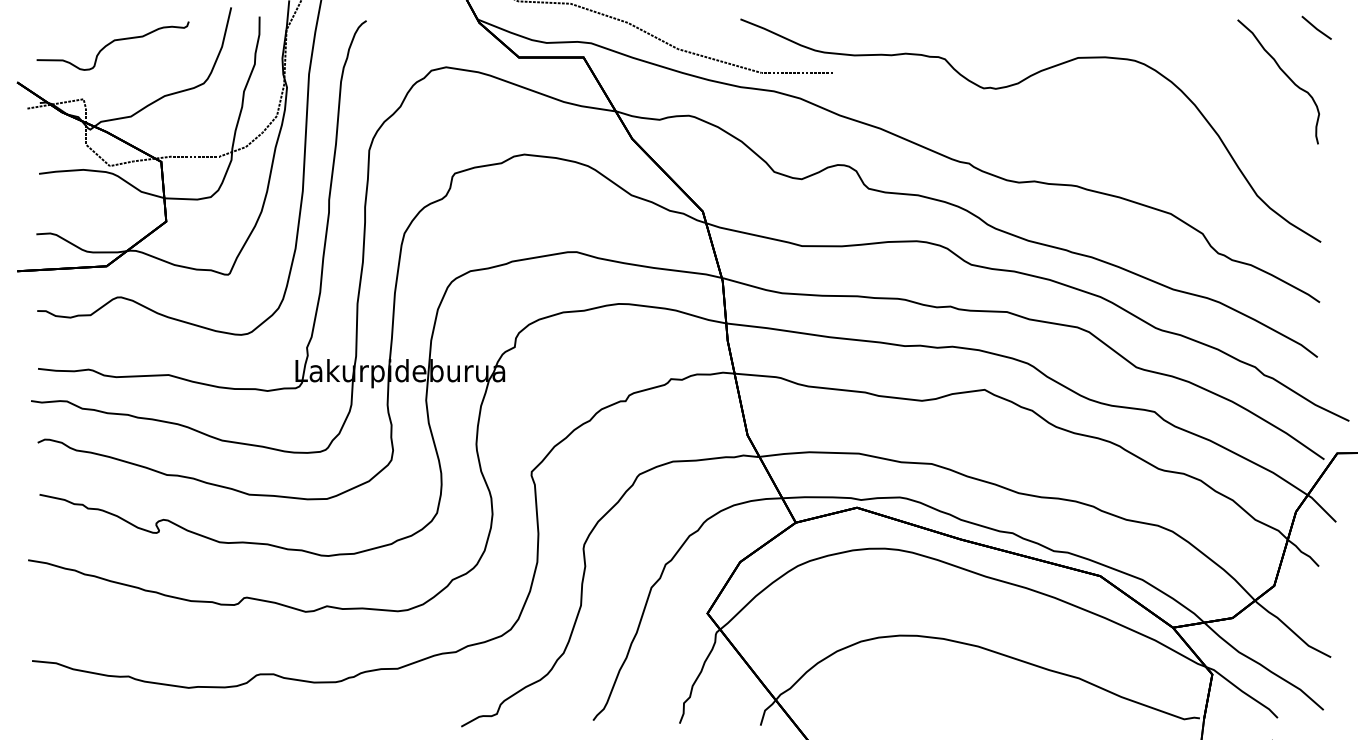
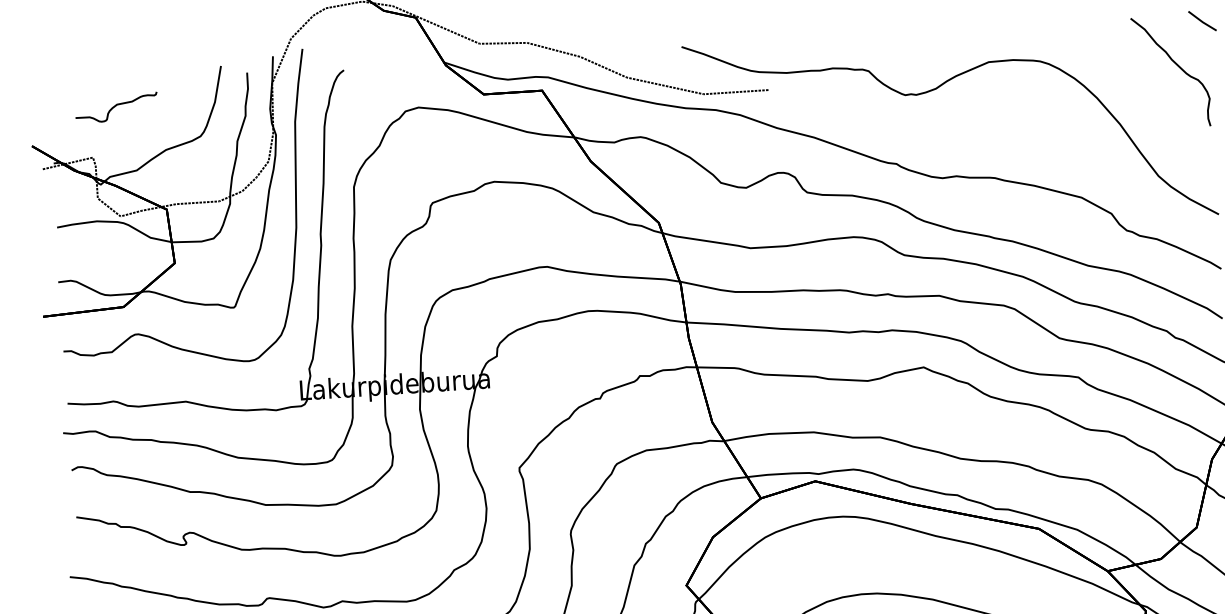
part: (112, 45) -> (115, 107), size x0.6

